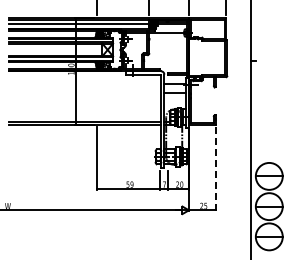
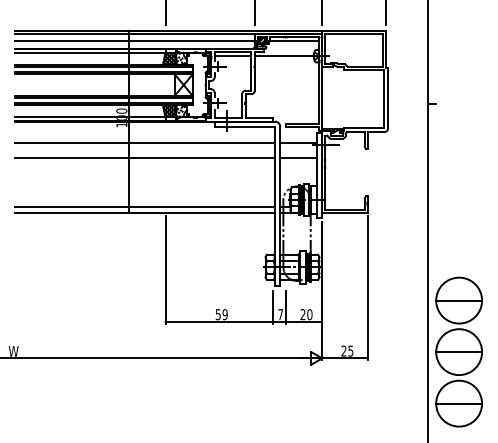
line: (84, 83) -> (144, 142), added
line: (84, 92) -> (144, 157), added
line: (215, 169) -> (367, 288), dashed -> solid

